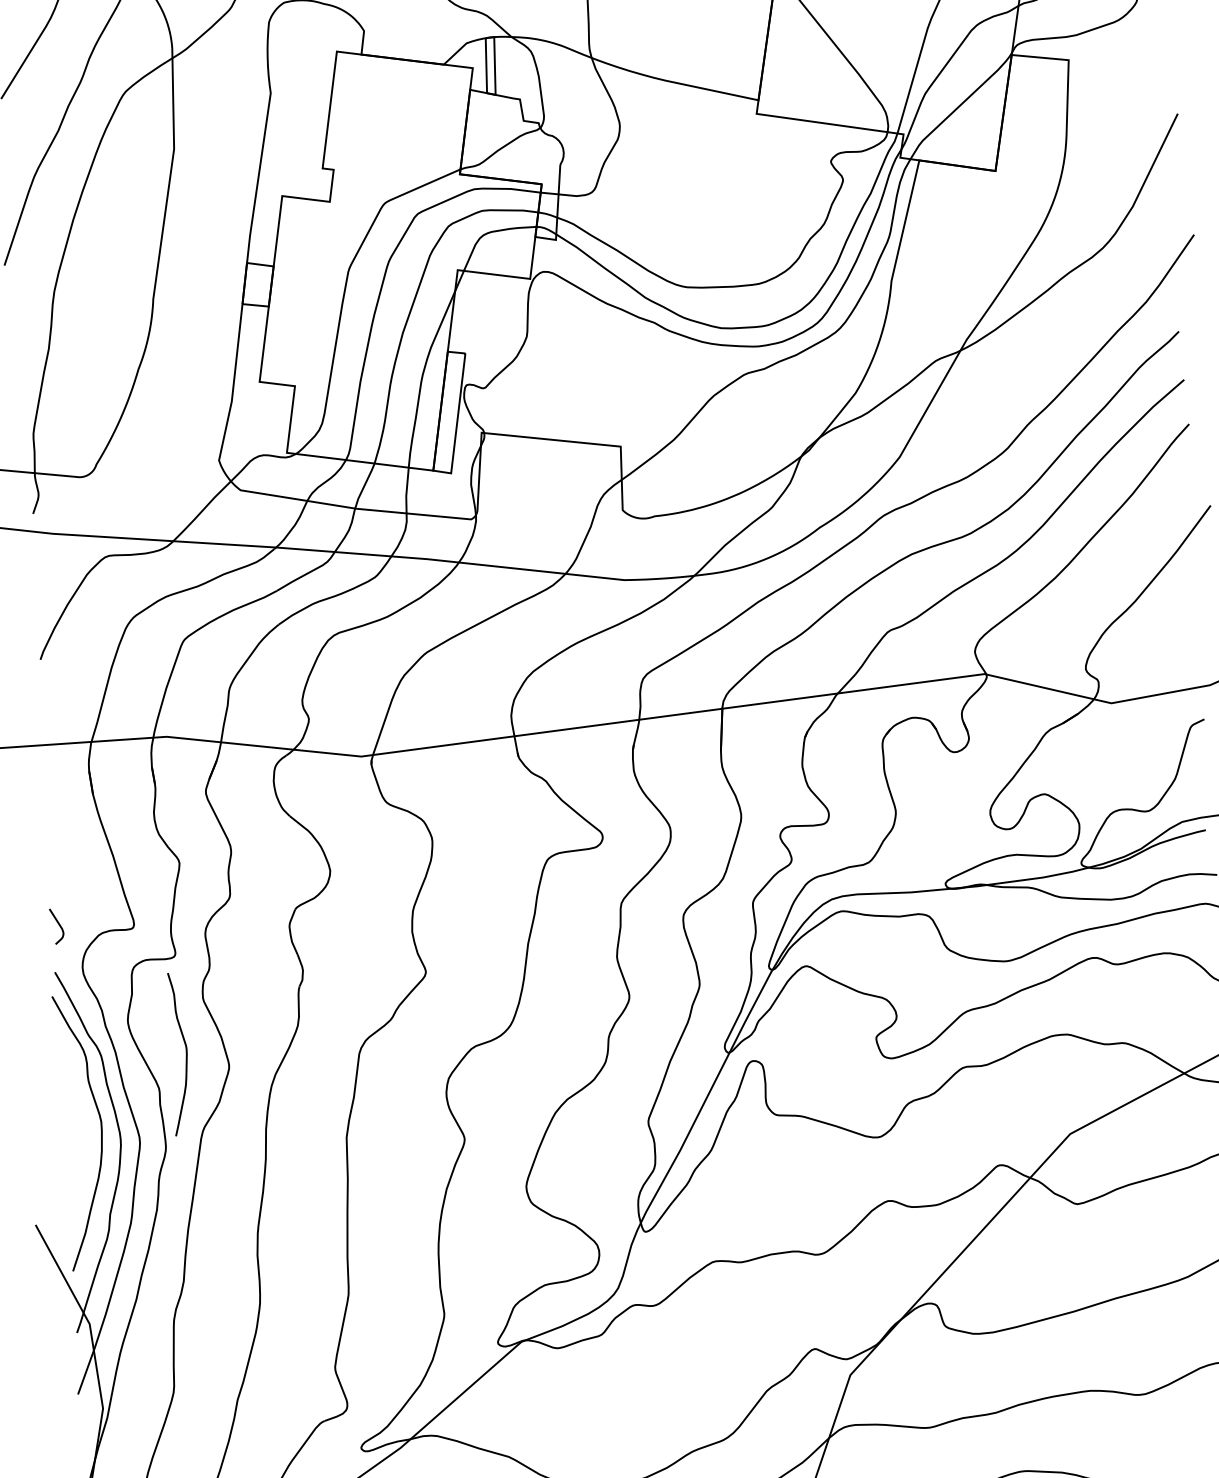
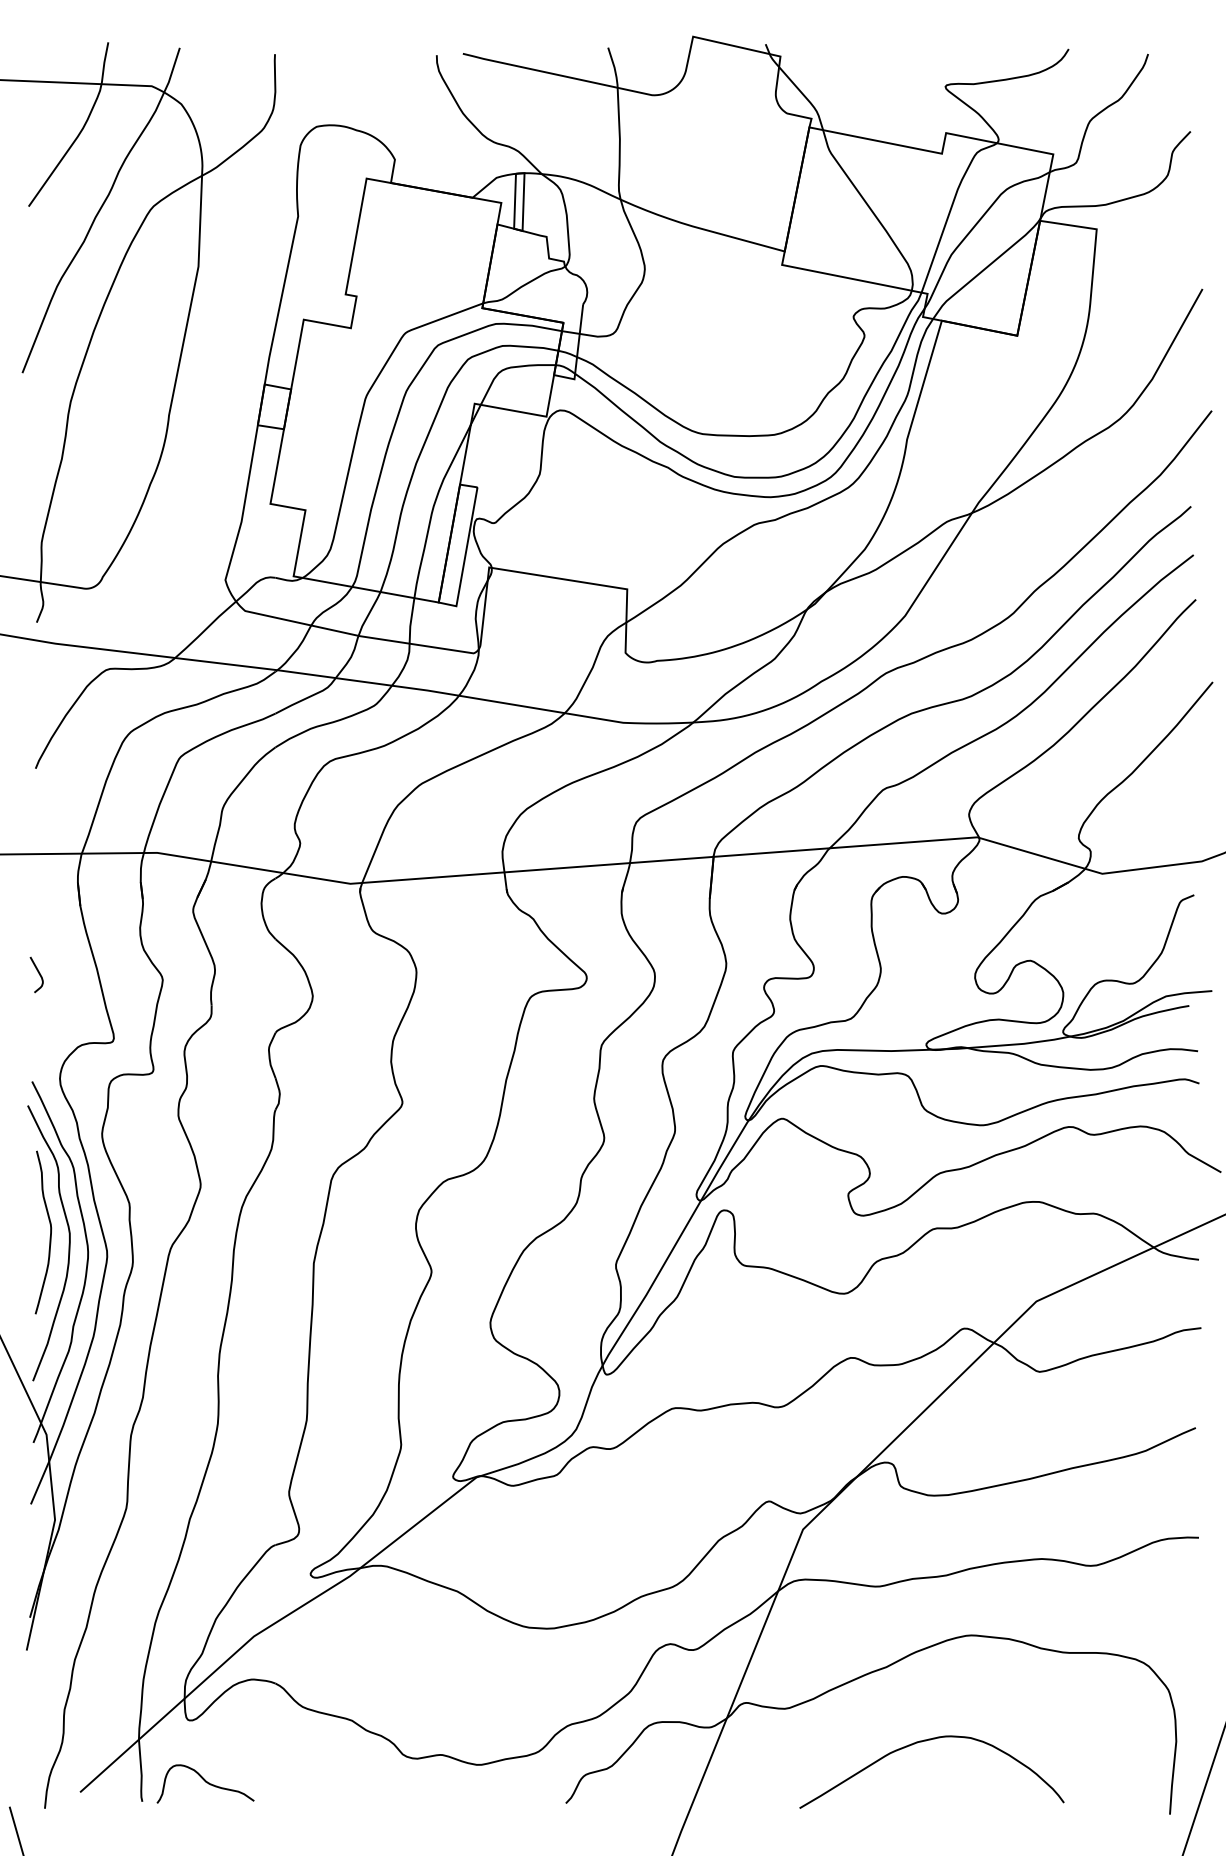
curve: (57, 924) -> (37, 972), moved
curve: (186, 1053) -> (50, 1232), moved

